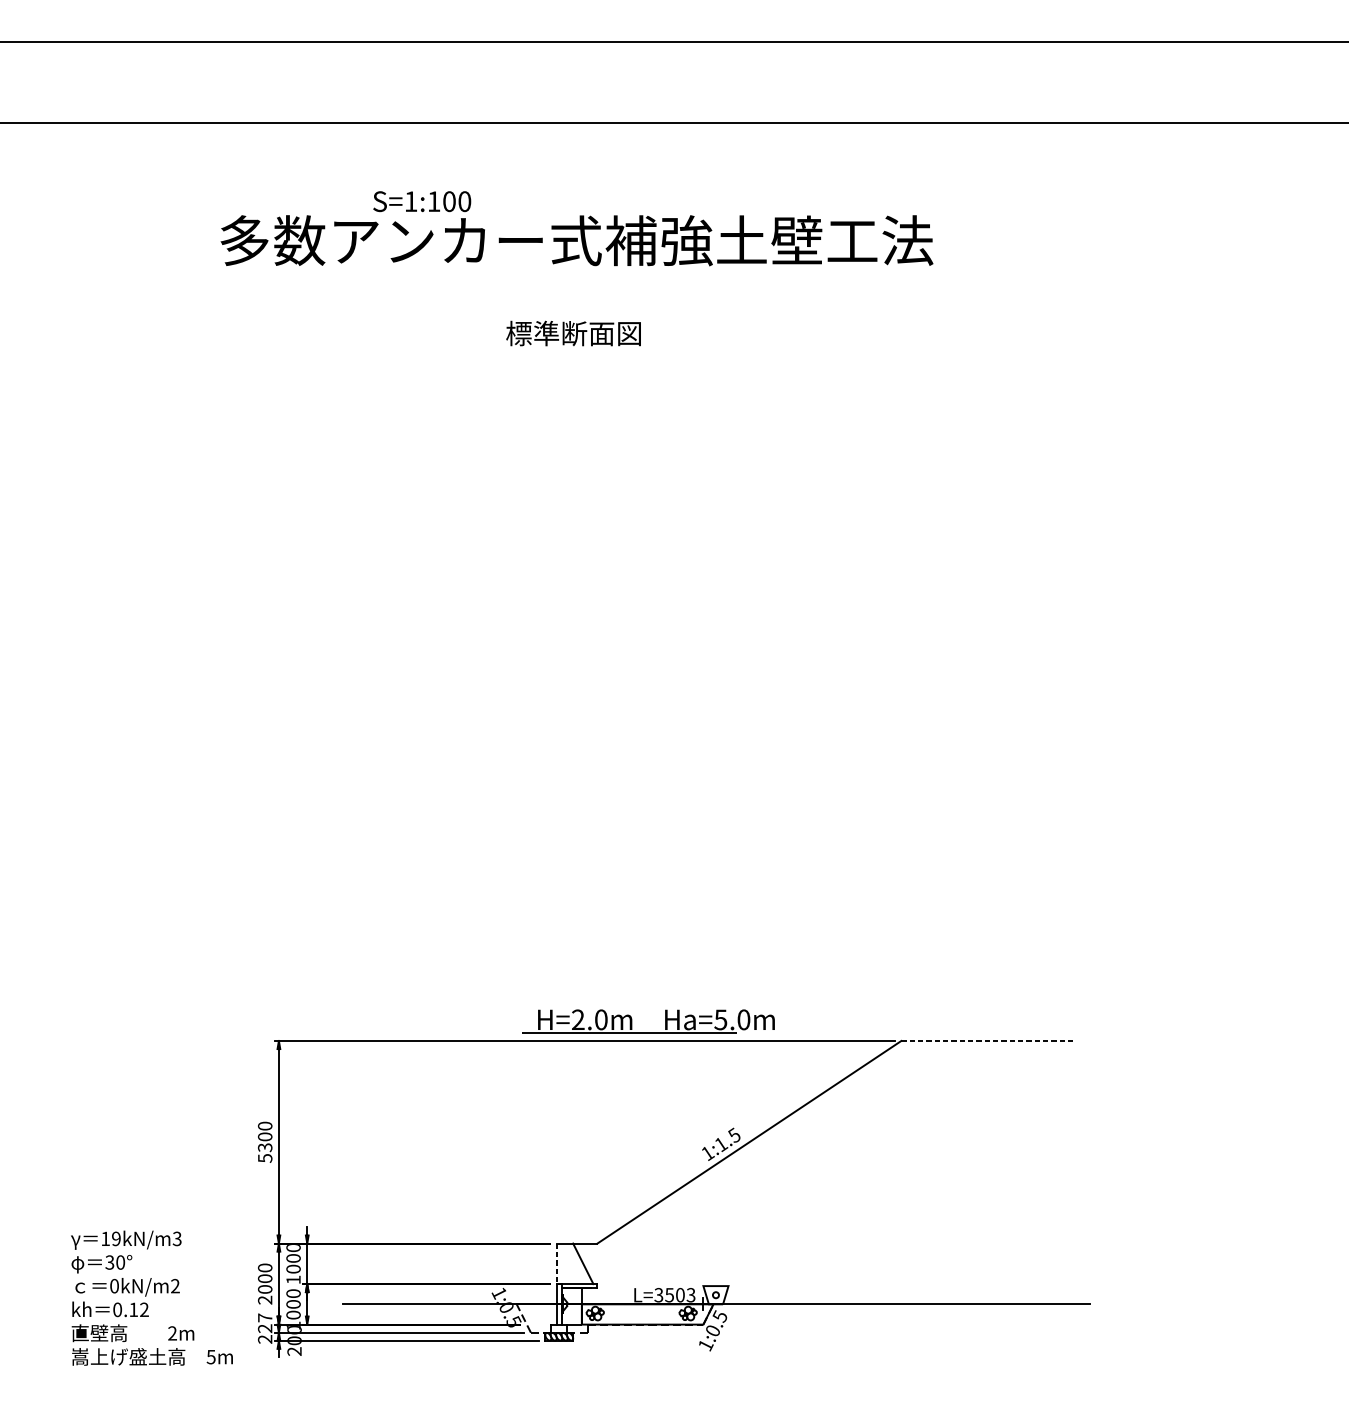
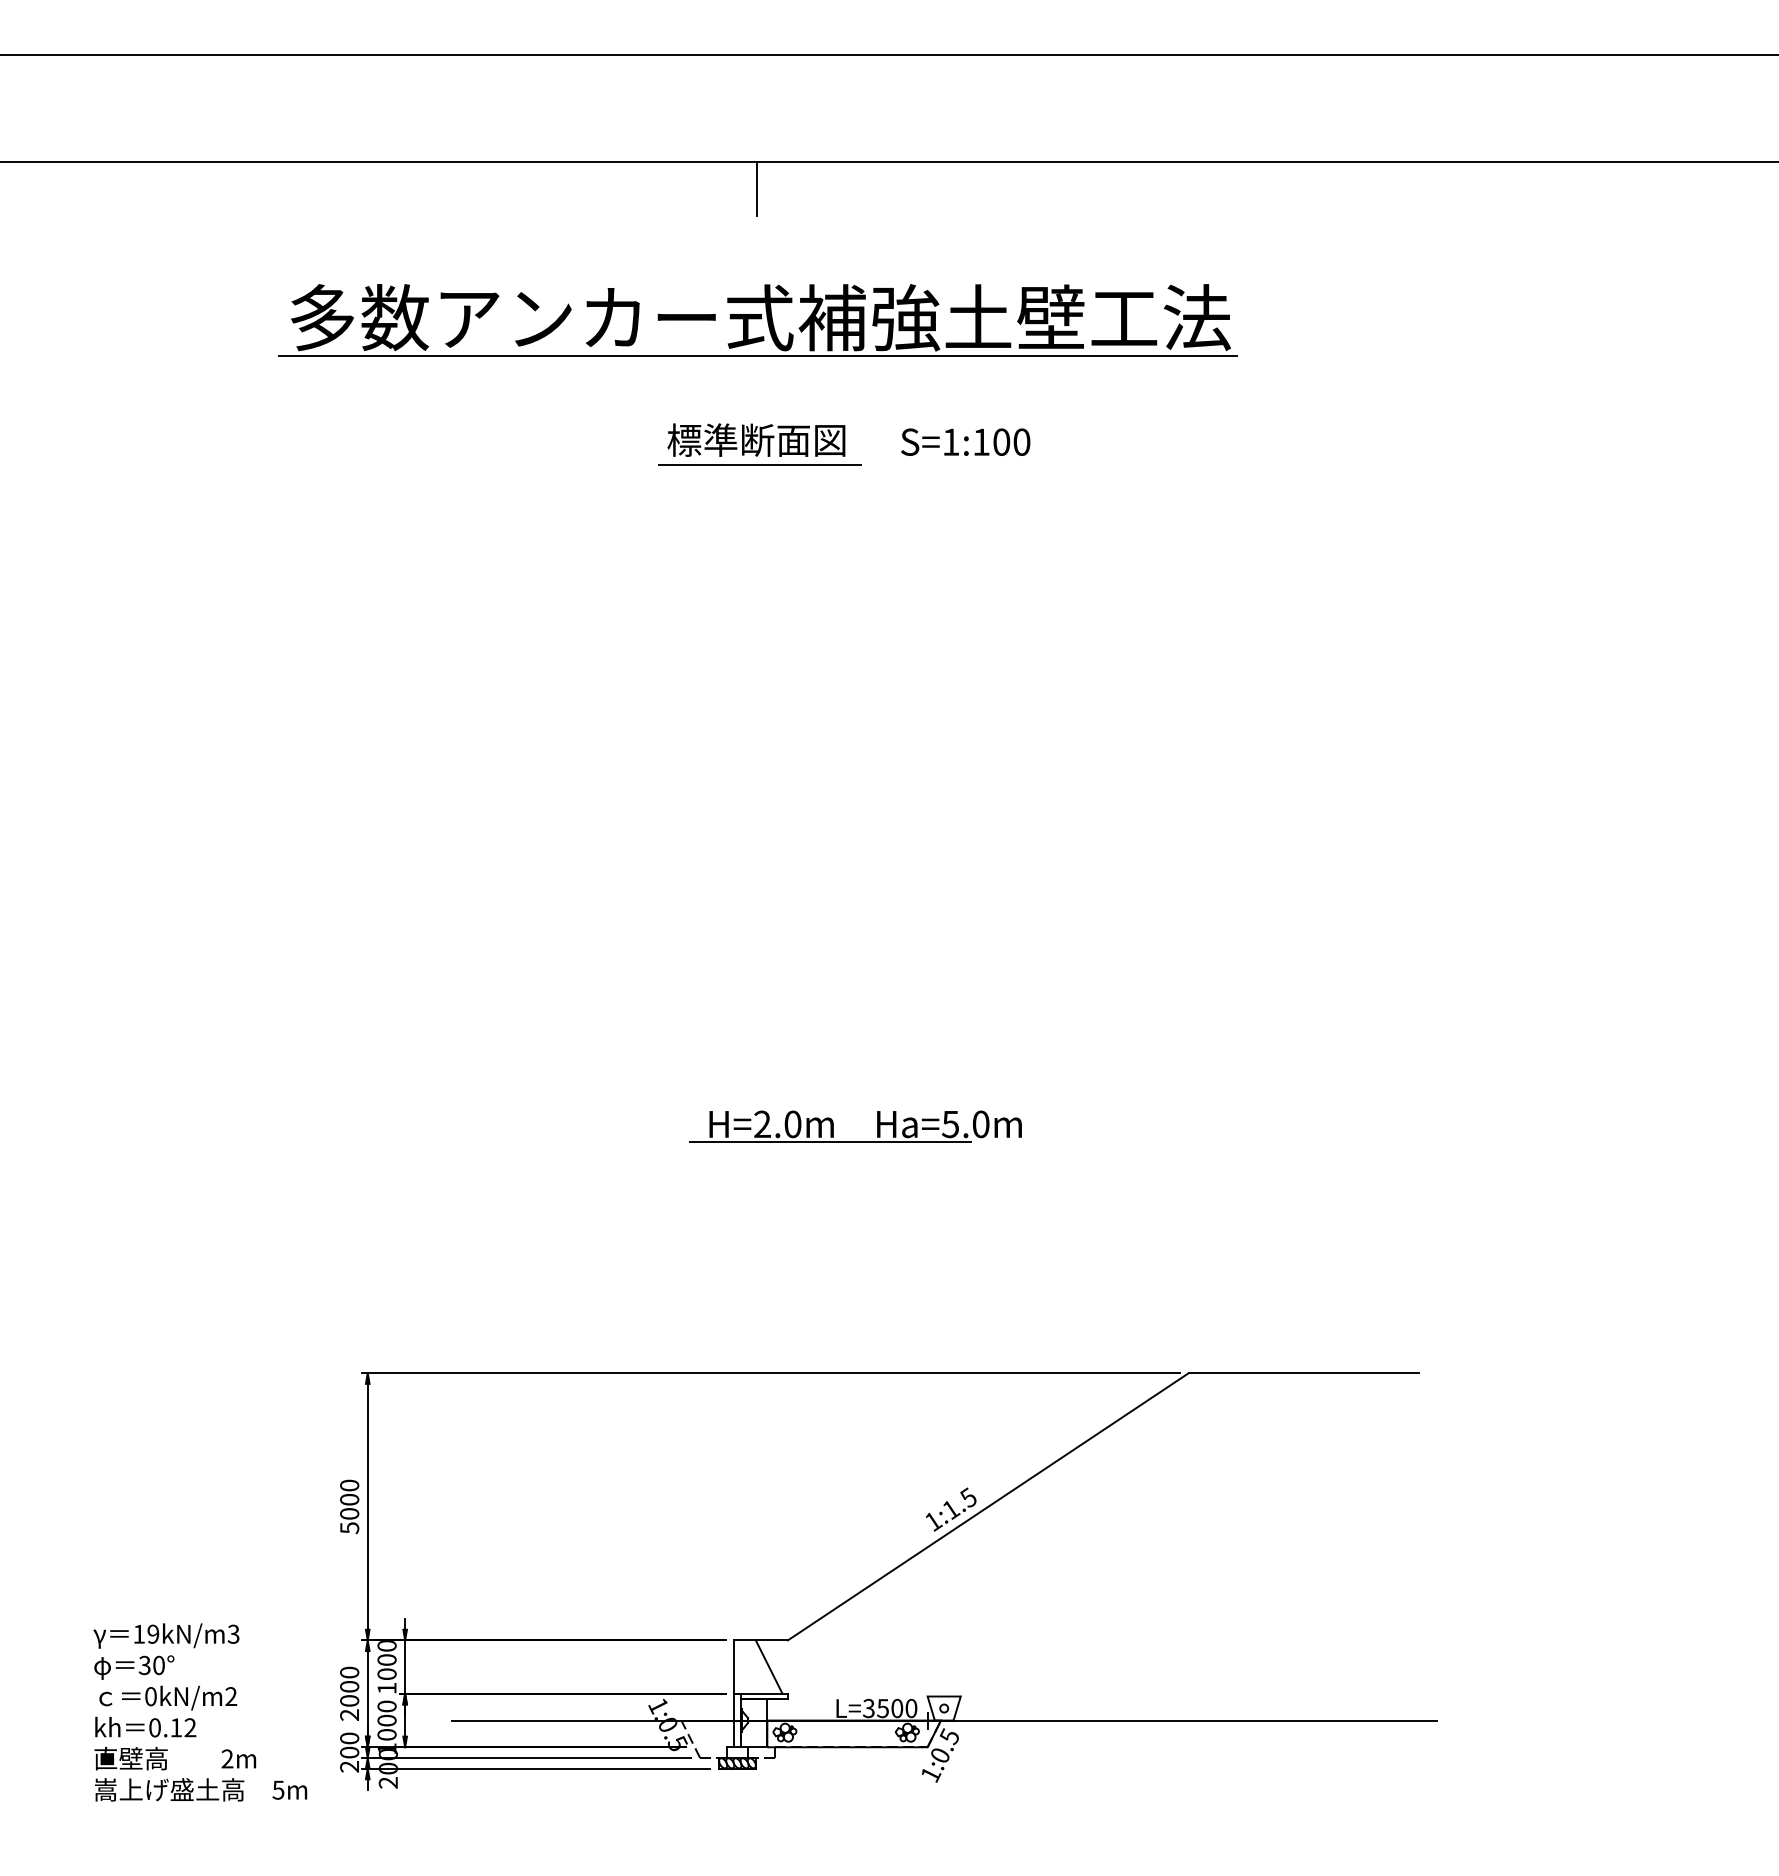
line: (574, 142) -> (757, 188), added
text: (422, 201) -> (965, 441), moved
line: (574, 270) -> (757, 356), added
line: (575, 351) -> (759, 464), added
part: (648, 1032) -> (855, 1141), moved
line: (989, 1041) -> (1304, 1373), dashed -> solid
text: (265, 1147) -> (349, 1513), 5300 -> 5000
line: (556, 1264) -> (734, 1667), dashed -> solid
text: (691, 1295) -> (911, 1708), L=3503 -> L=3500
text: (265, 1323) -> (349, 1745), 227 -> 200

